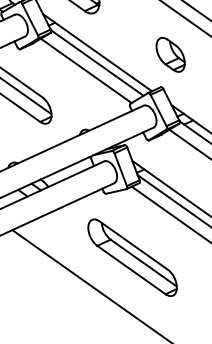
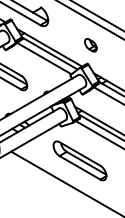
part: (170, 55) -> (90, 45), size x0.7

